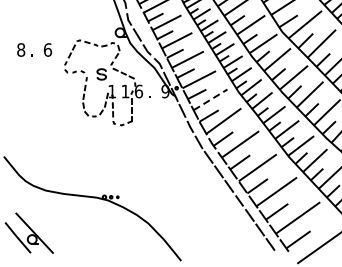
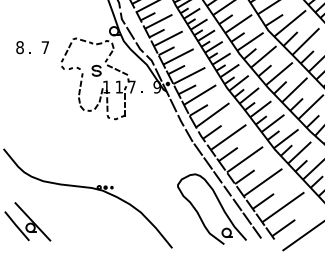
text: (47, 49) -> (45, 47), 6 -> 7
text: (138, 90) -> (131, 86), 6 -> 7
line: (210, 100) -> (200, 95), dashed -> solid
part: (230, 215) -> (219, 204), added

